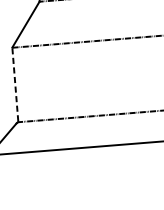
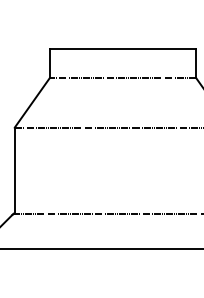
line: (15, 84) -> (14, 170), dashed -> solid

